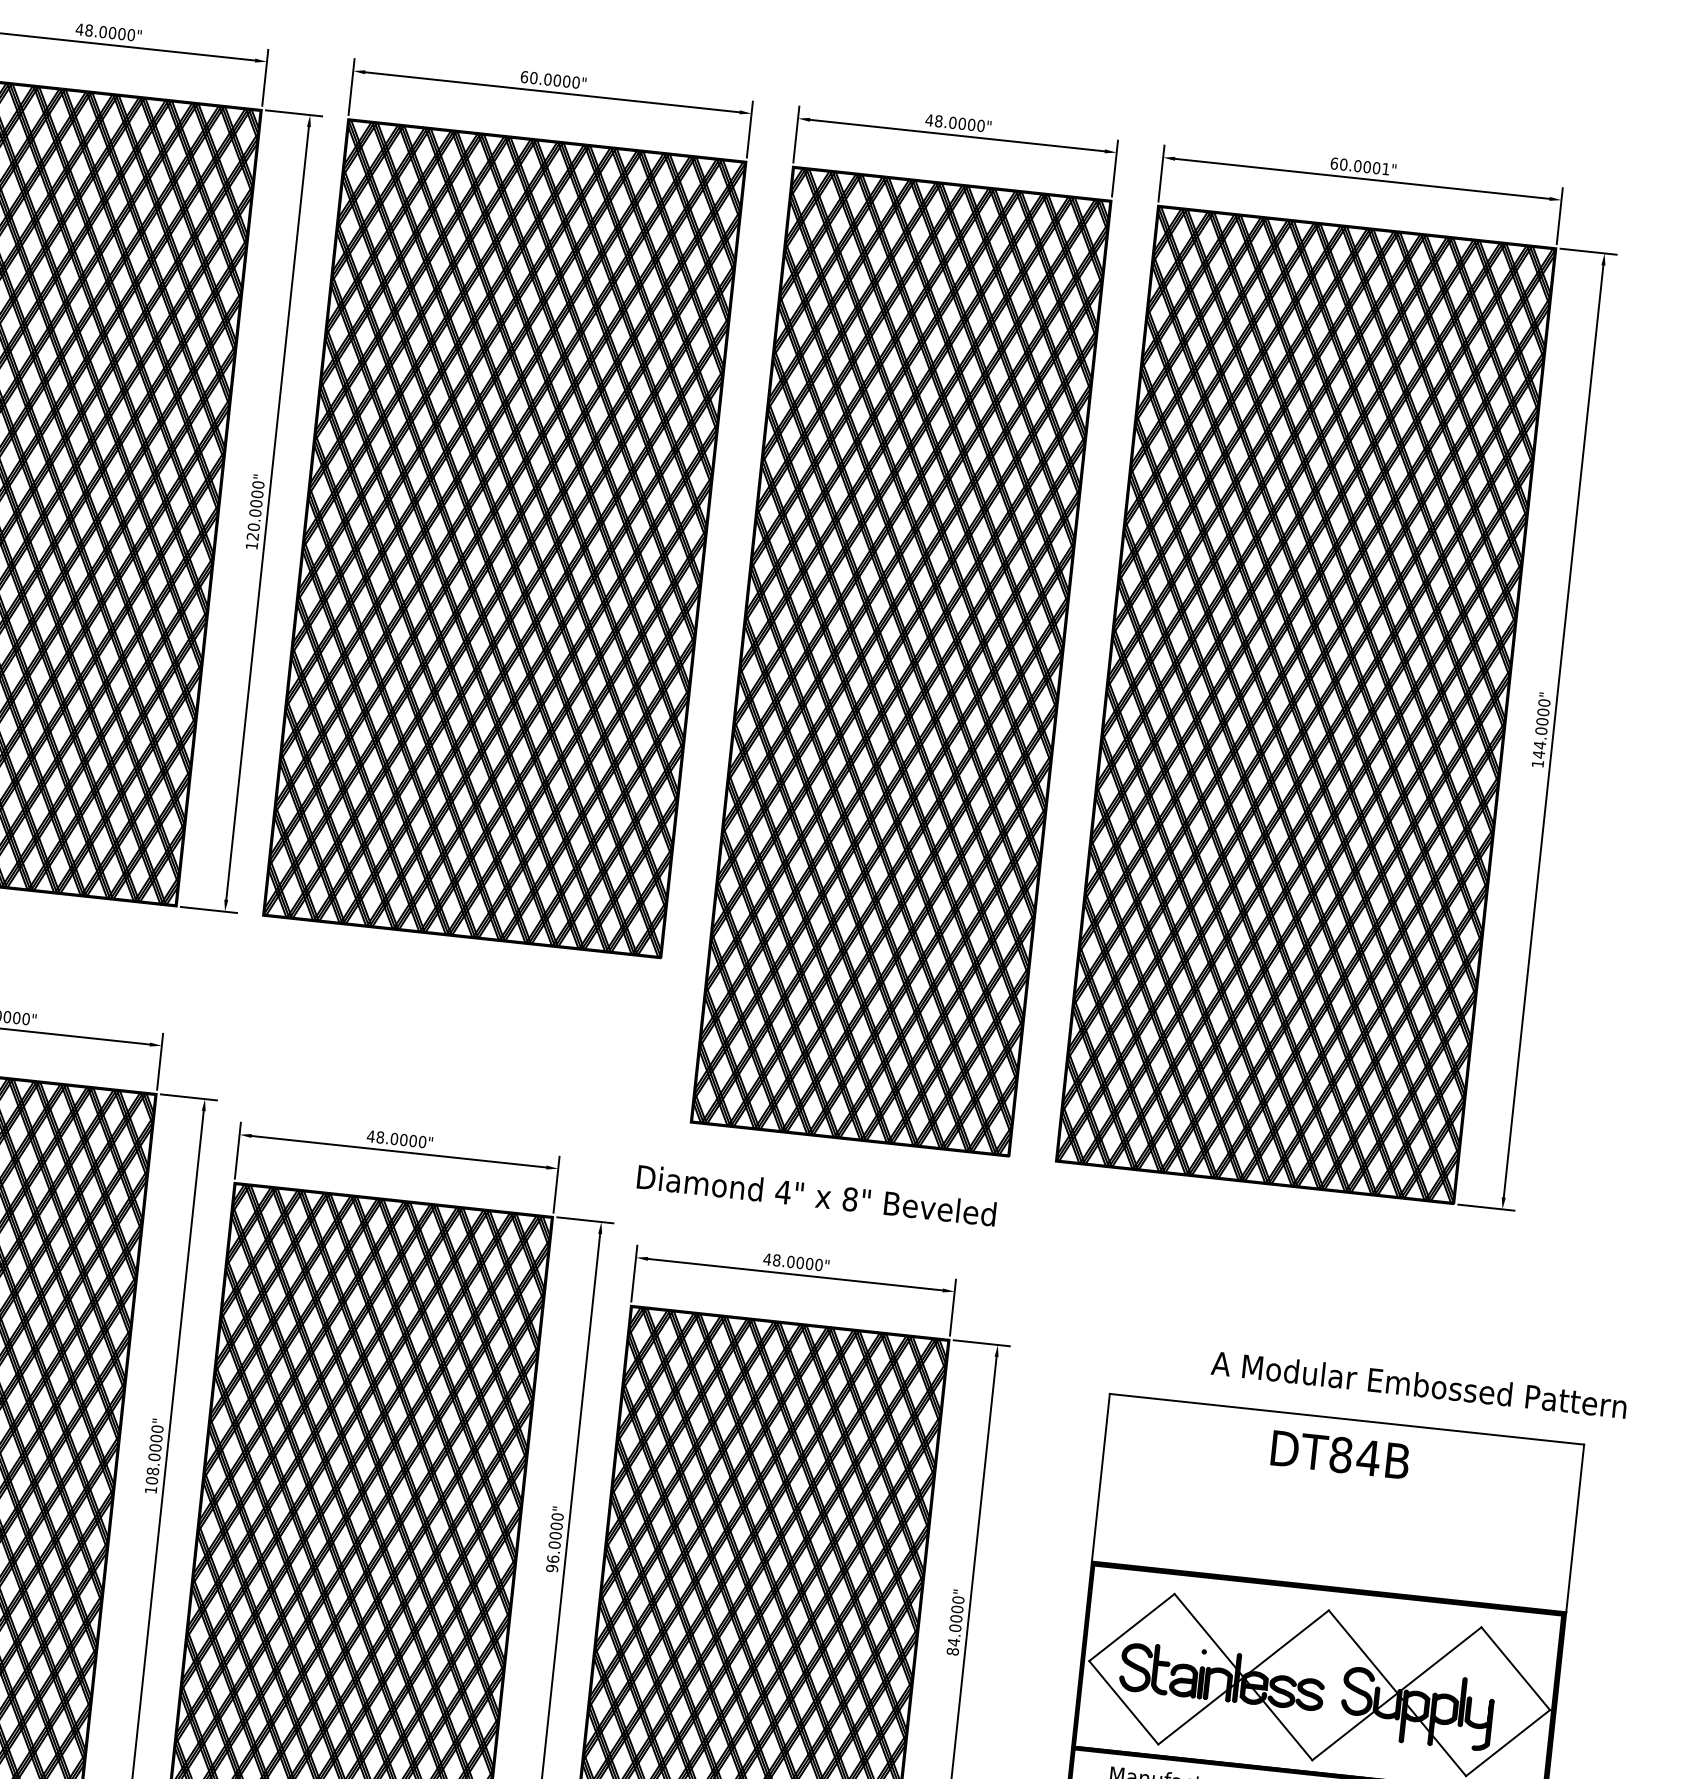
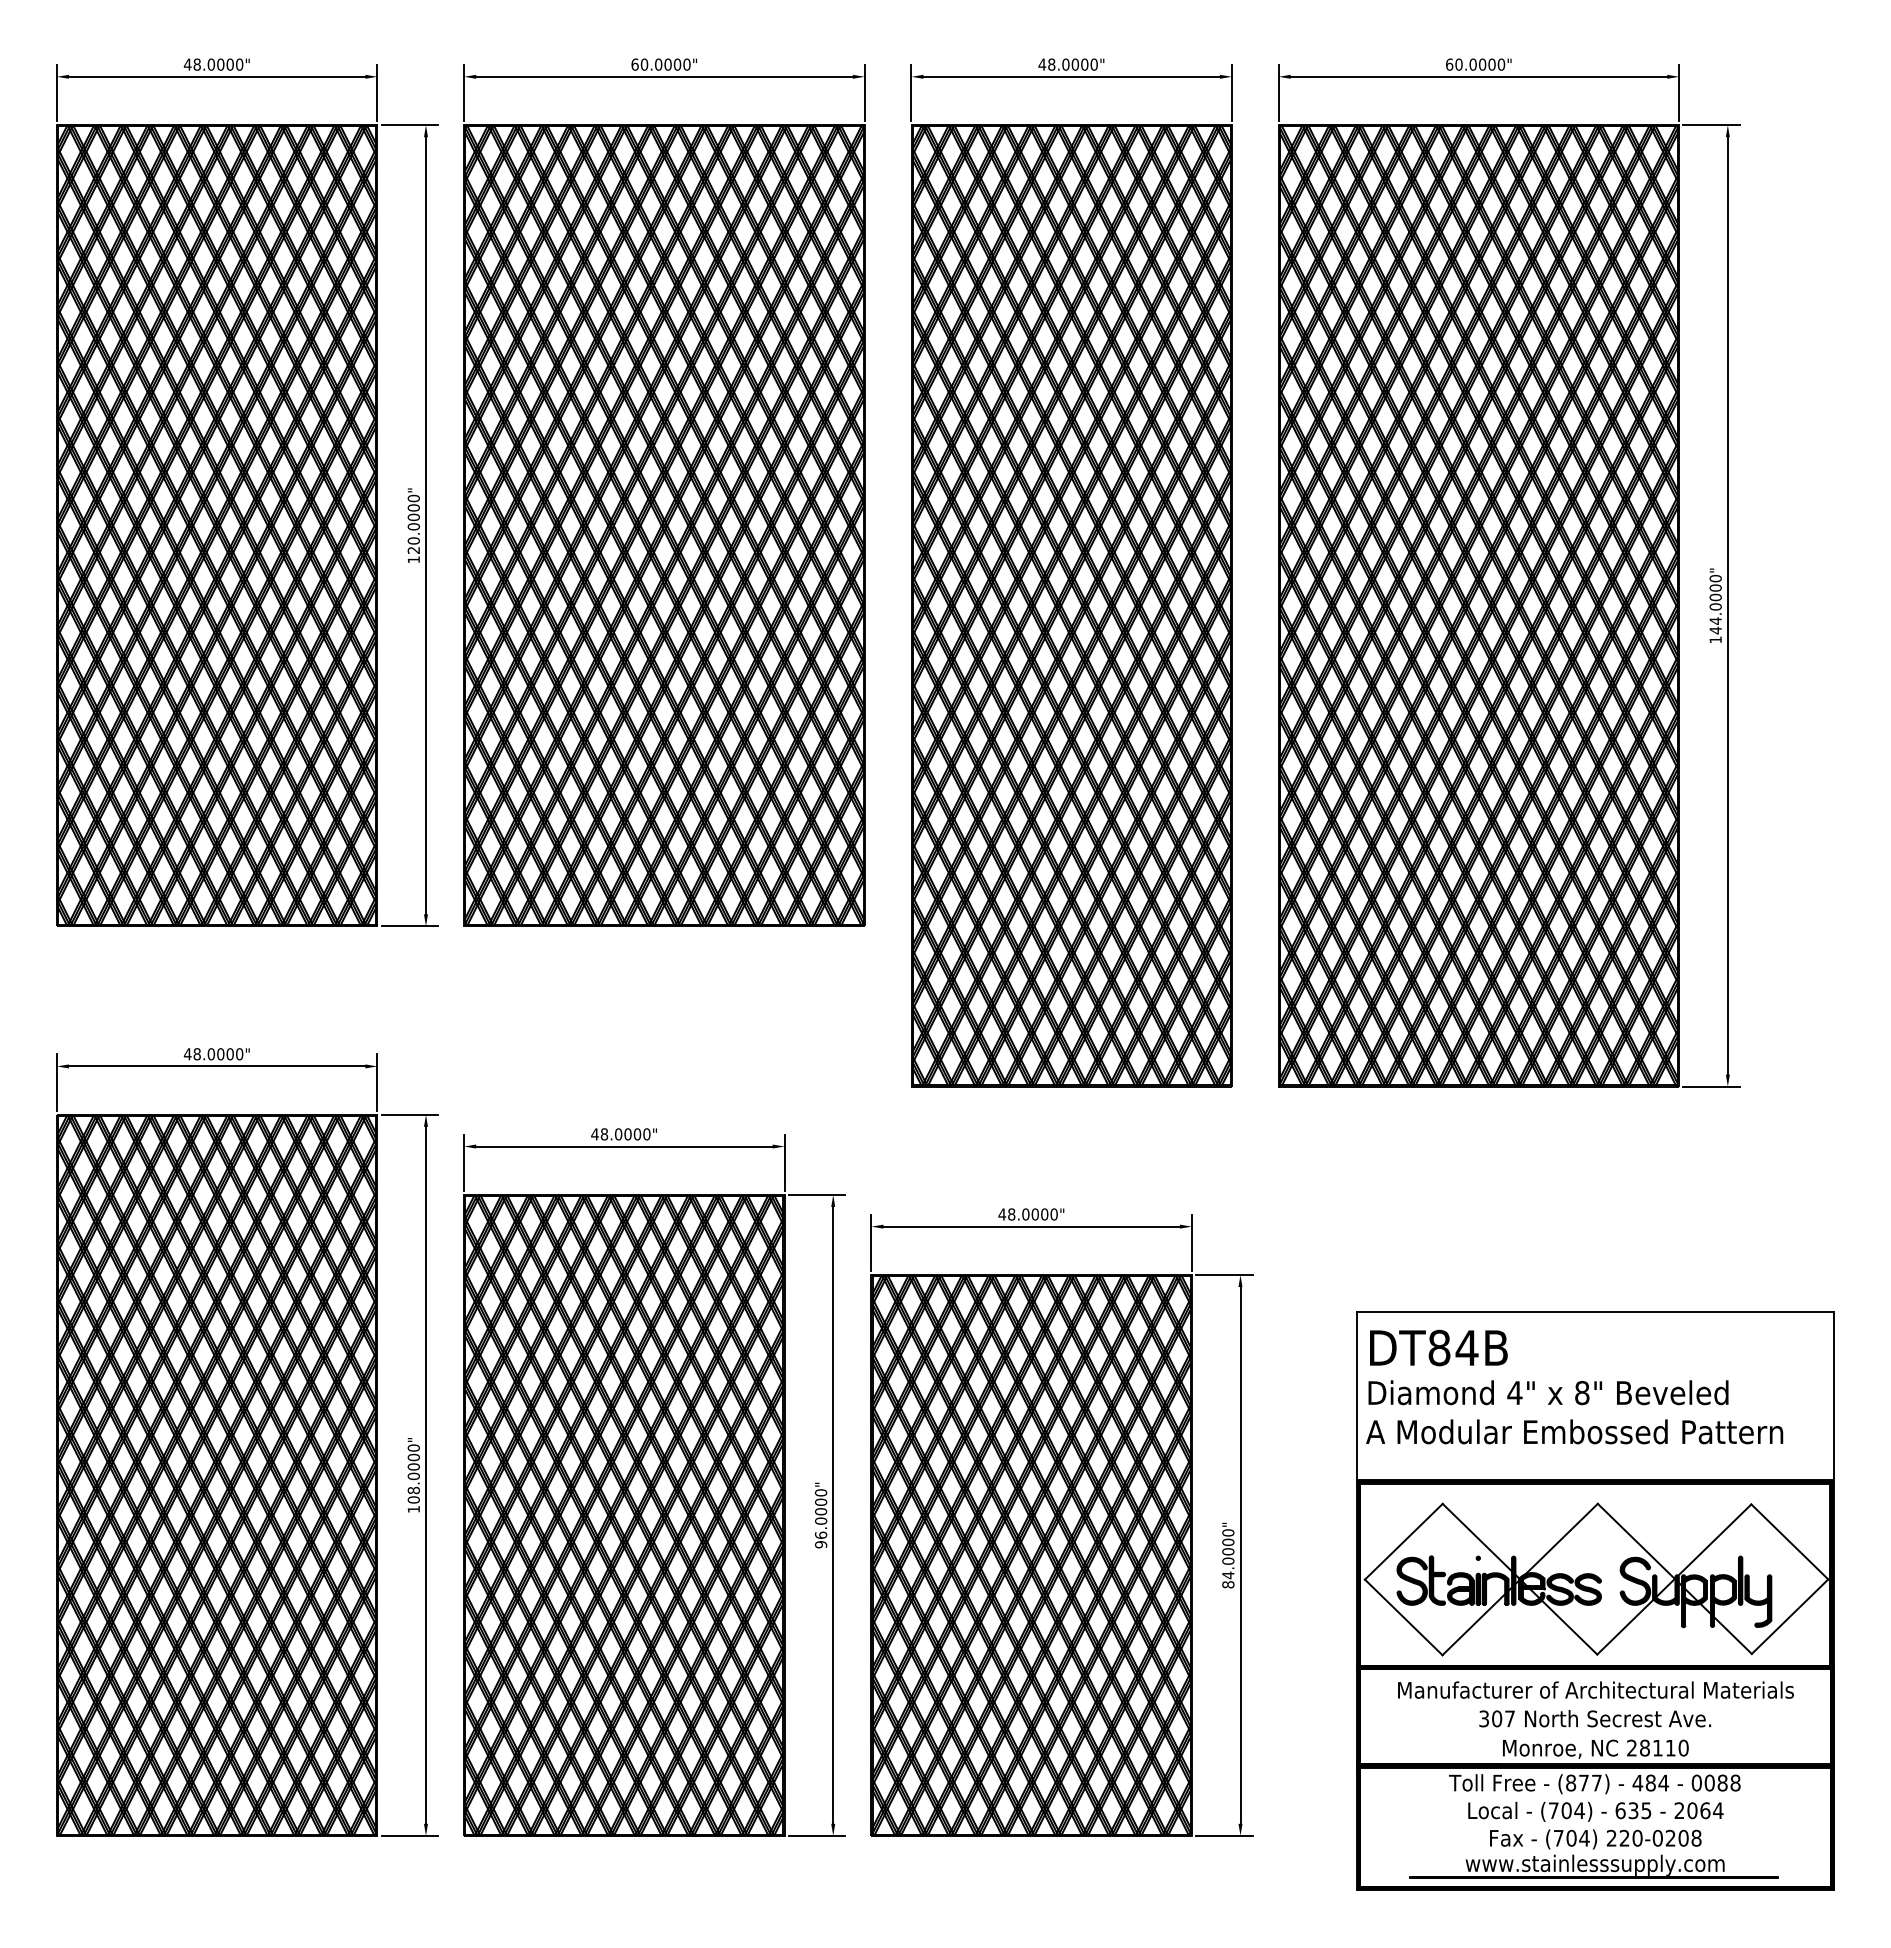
text: (1386, 169) -> (1501, 64), 60.0001" -> 60.0000"
text: (816, 1195) -> (1548, 1392), moved
text: (1419, 1384) -> (1574, 1431), moved
text: (1340, 1454) -> (1438, 1347), moved

